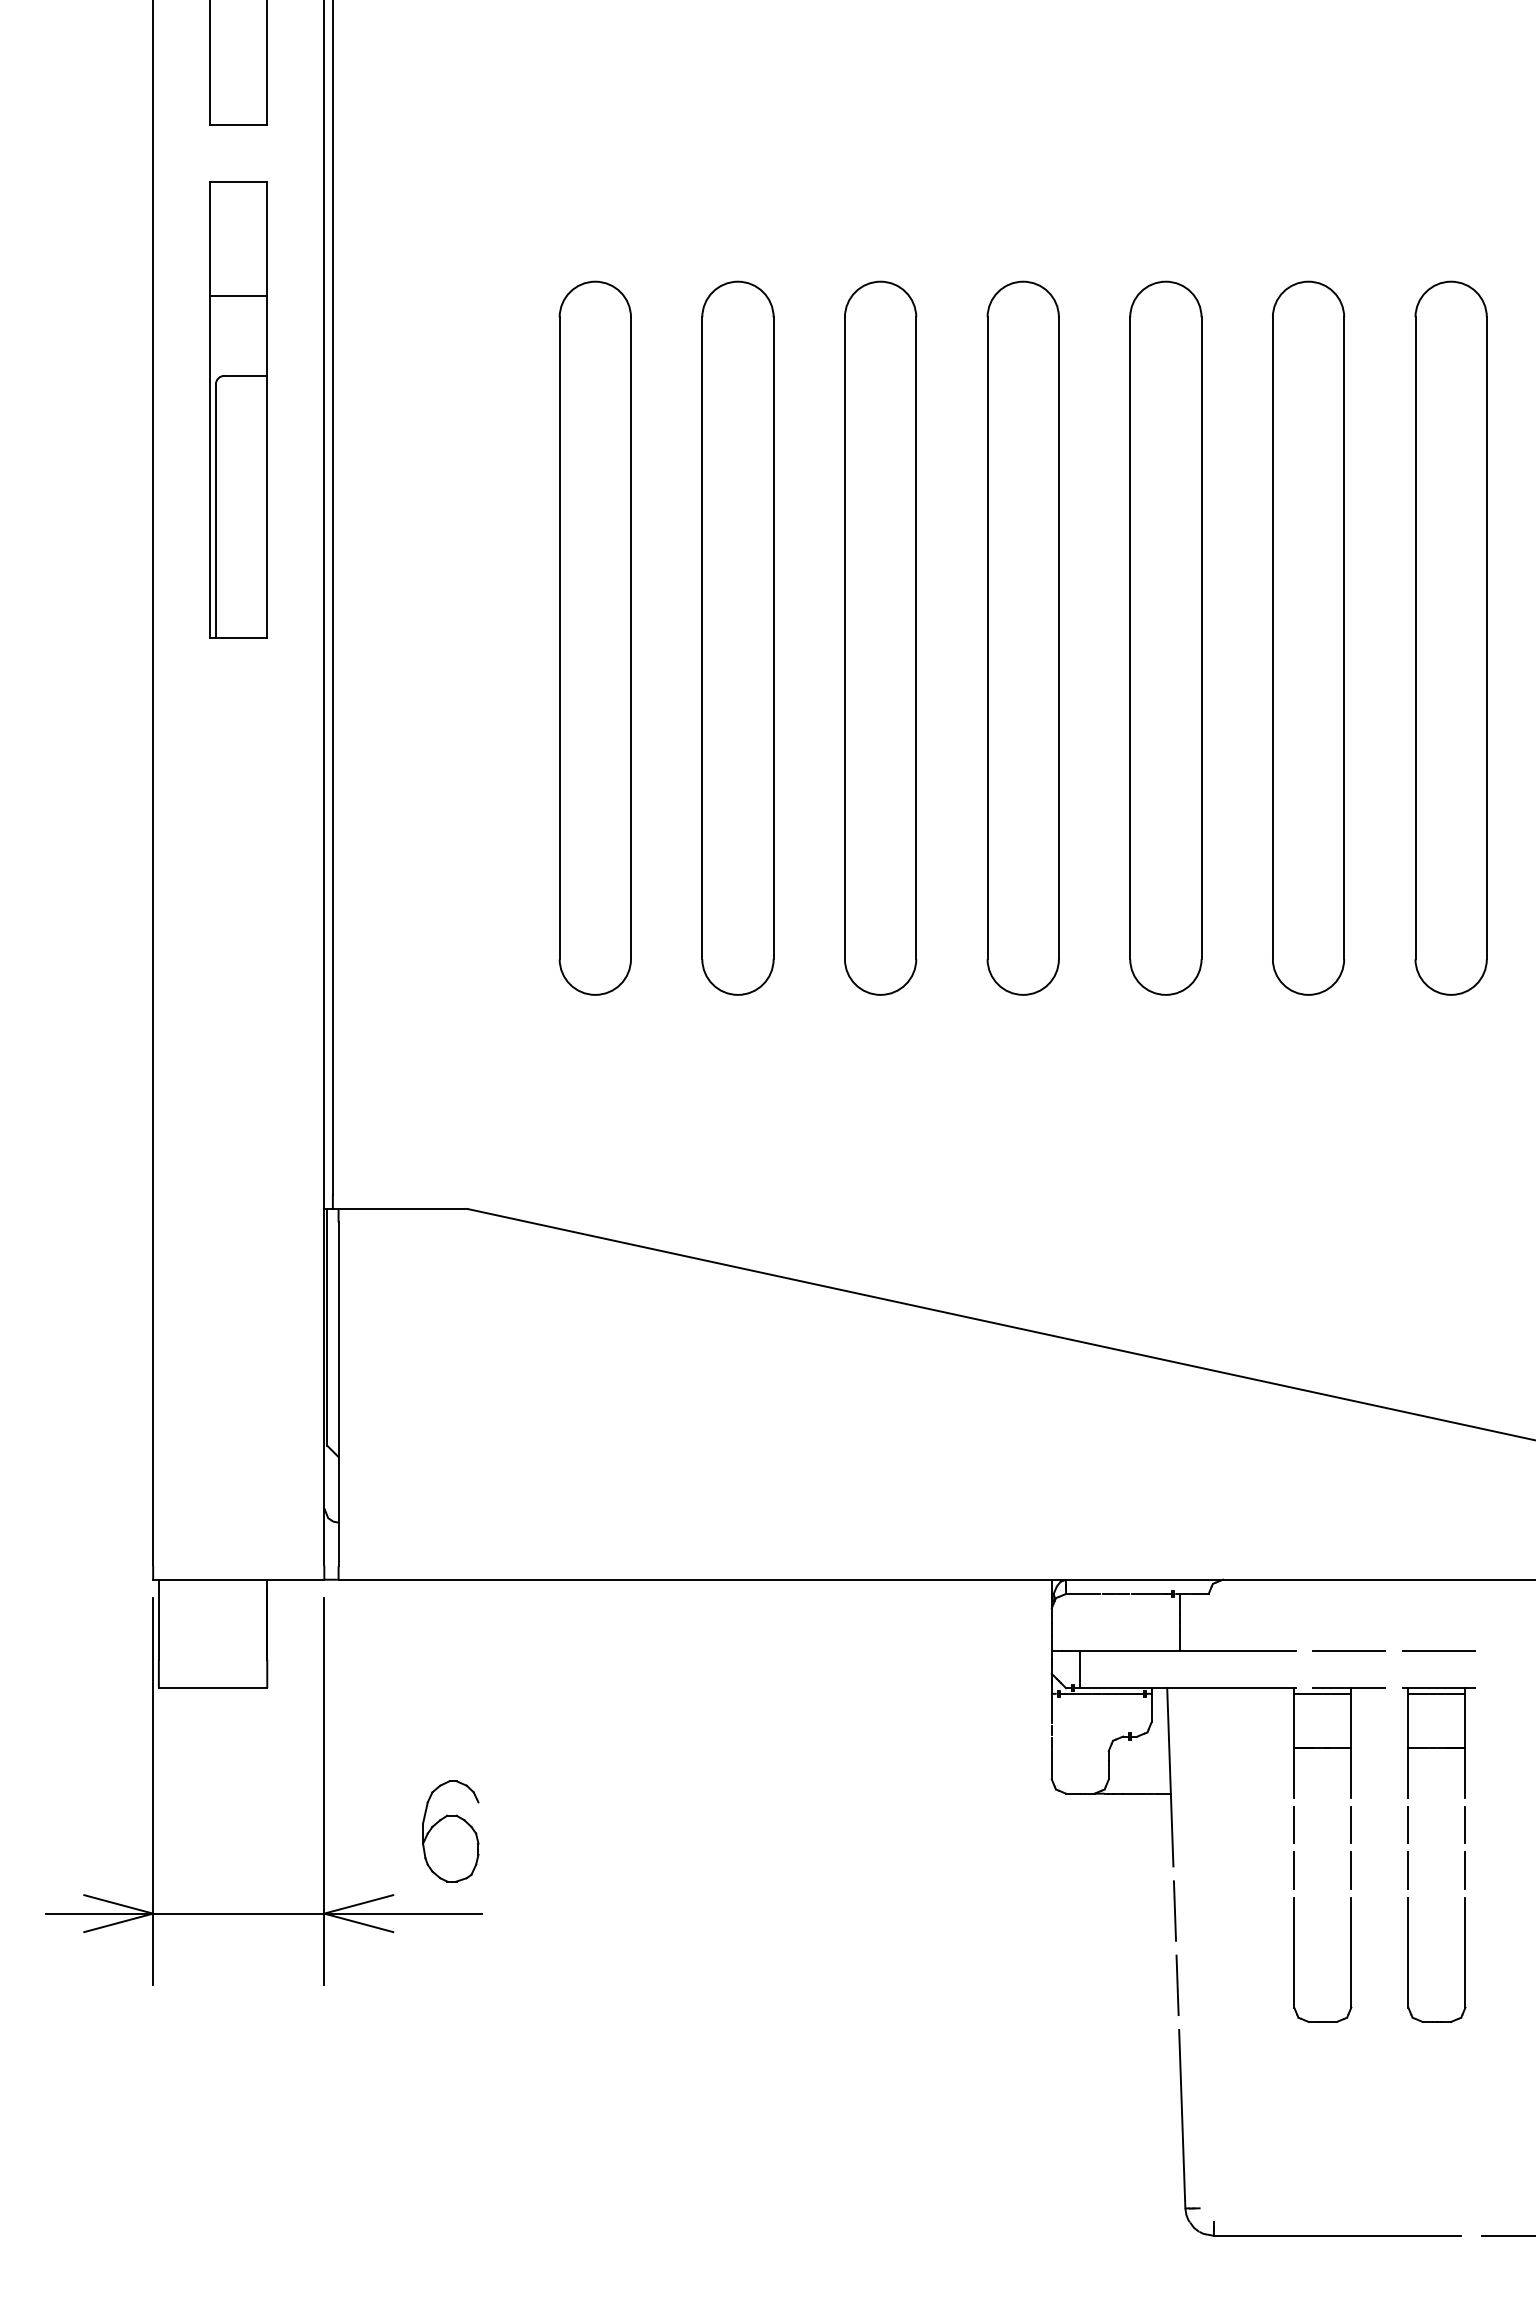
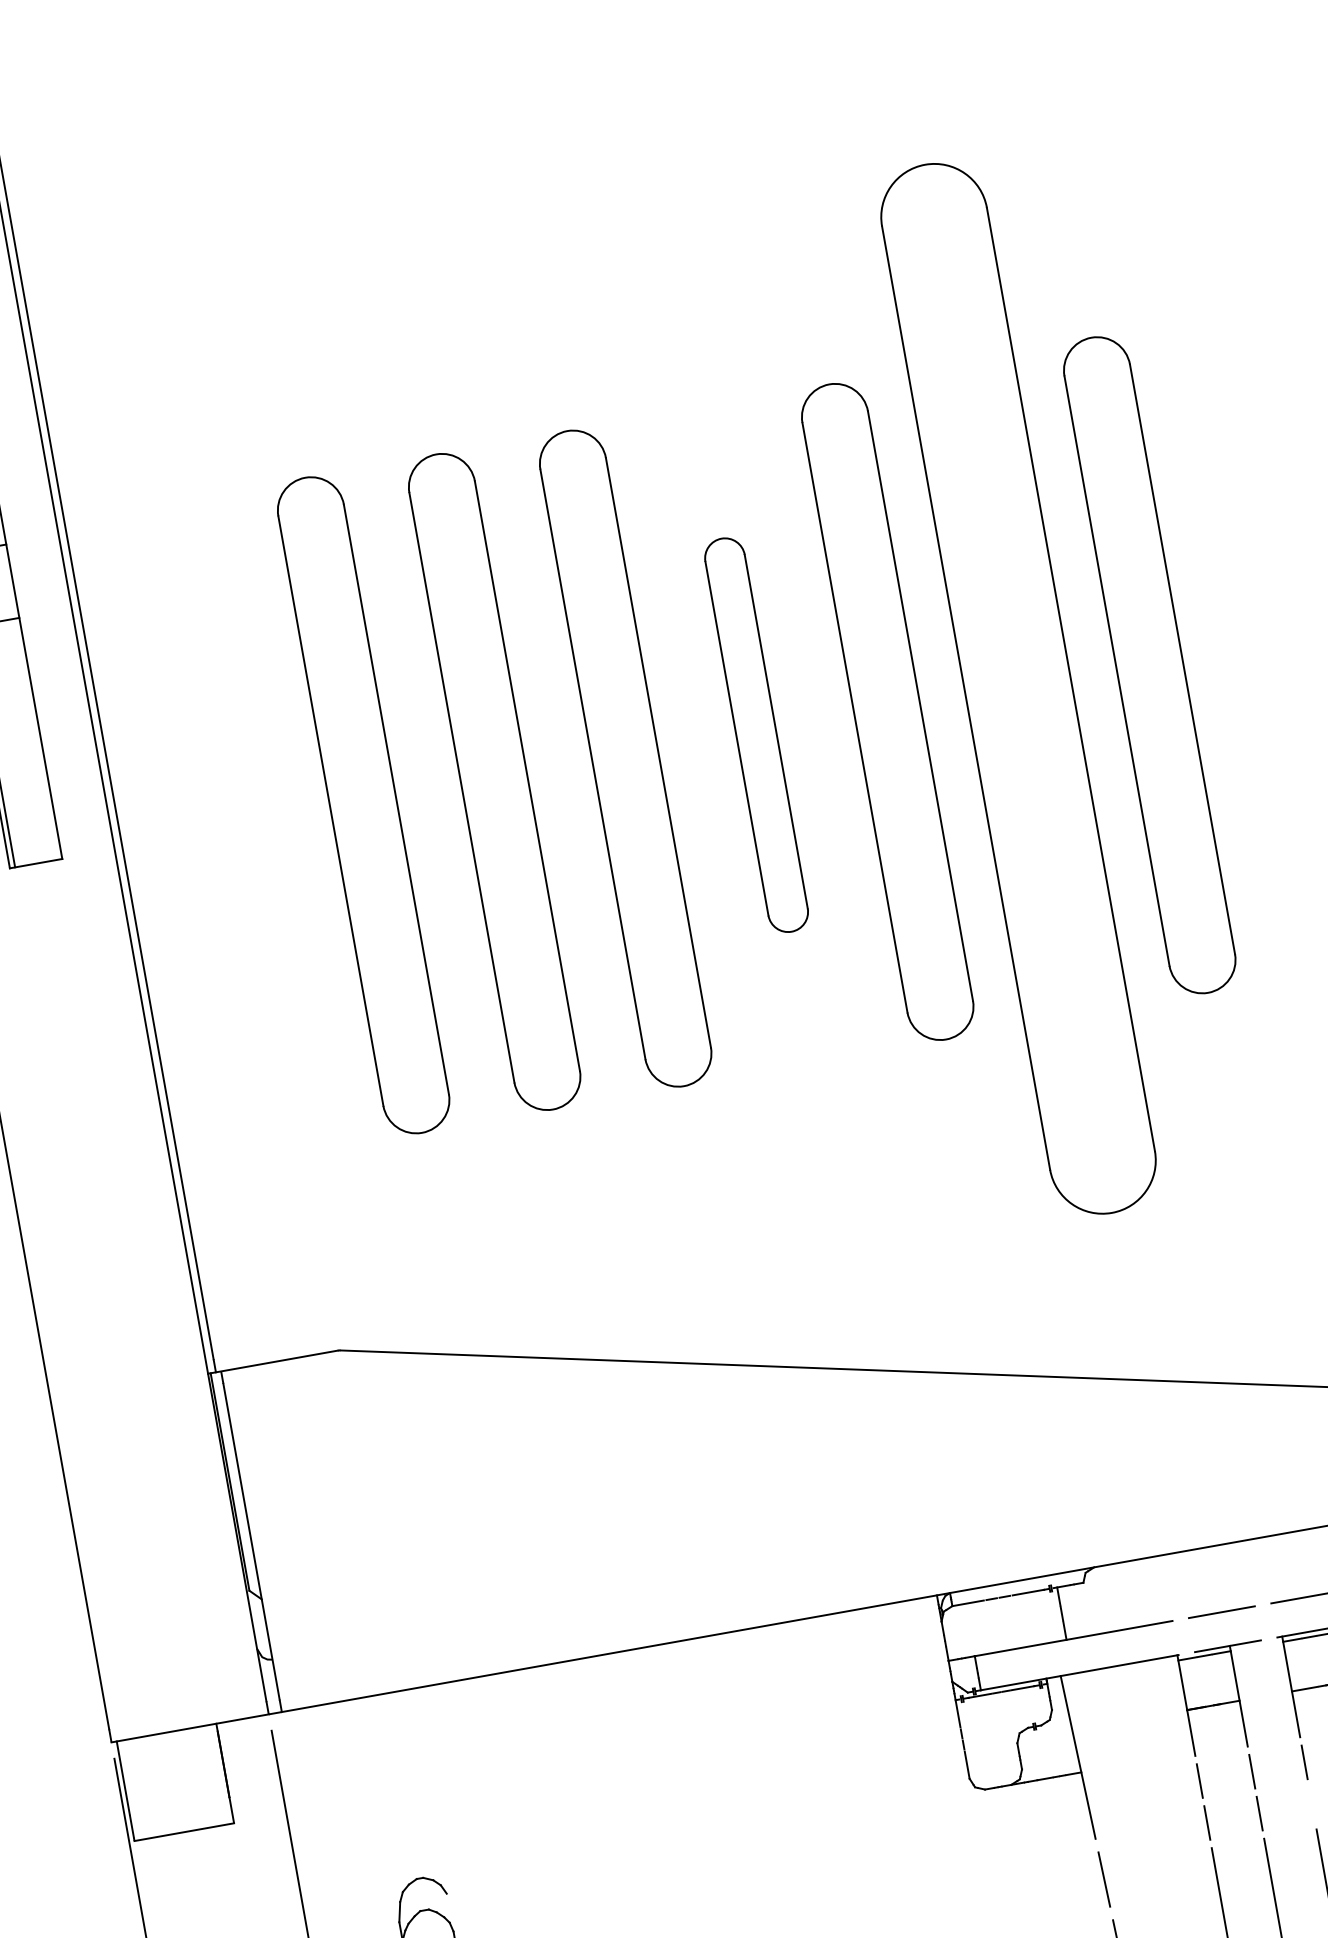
part: (1022, 637) -> (755, 734), size x0.6
part: (1308, 637) -> (1018, 687), size x1.6
line: (1408, 1870) -> (1312, 1804), removed

